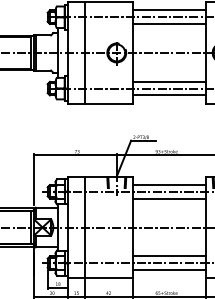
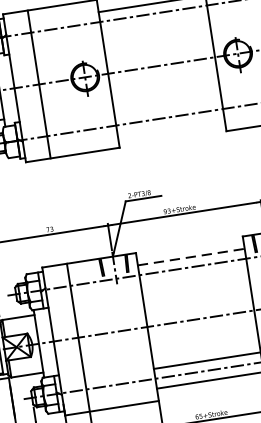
line: (169, 24) -> (155, 24), removed
line: (169, 81) -> (168, 106), removed
line: (169, 95) -> (171, 127), removed
line: (169, 185) -> (191, 257), solid -> dashed
line: (169, 198) -> (194, 276), removed

